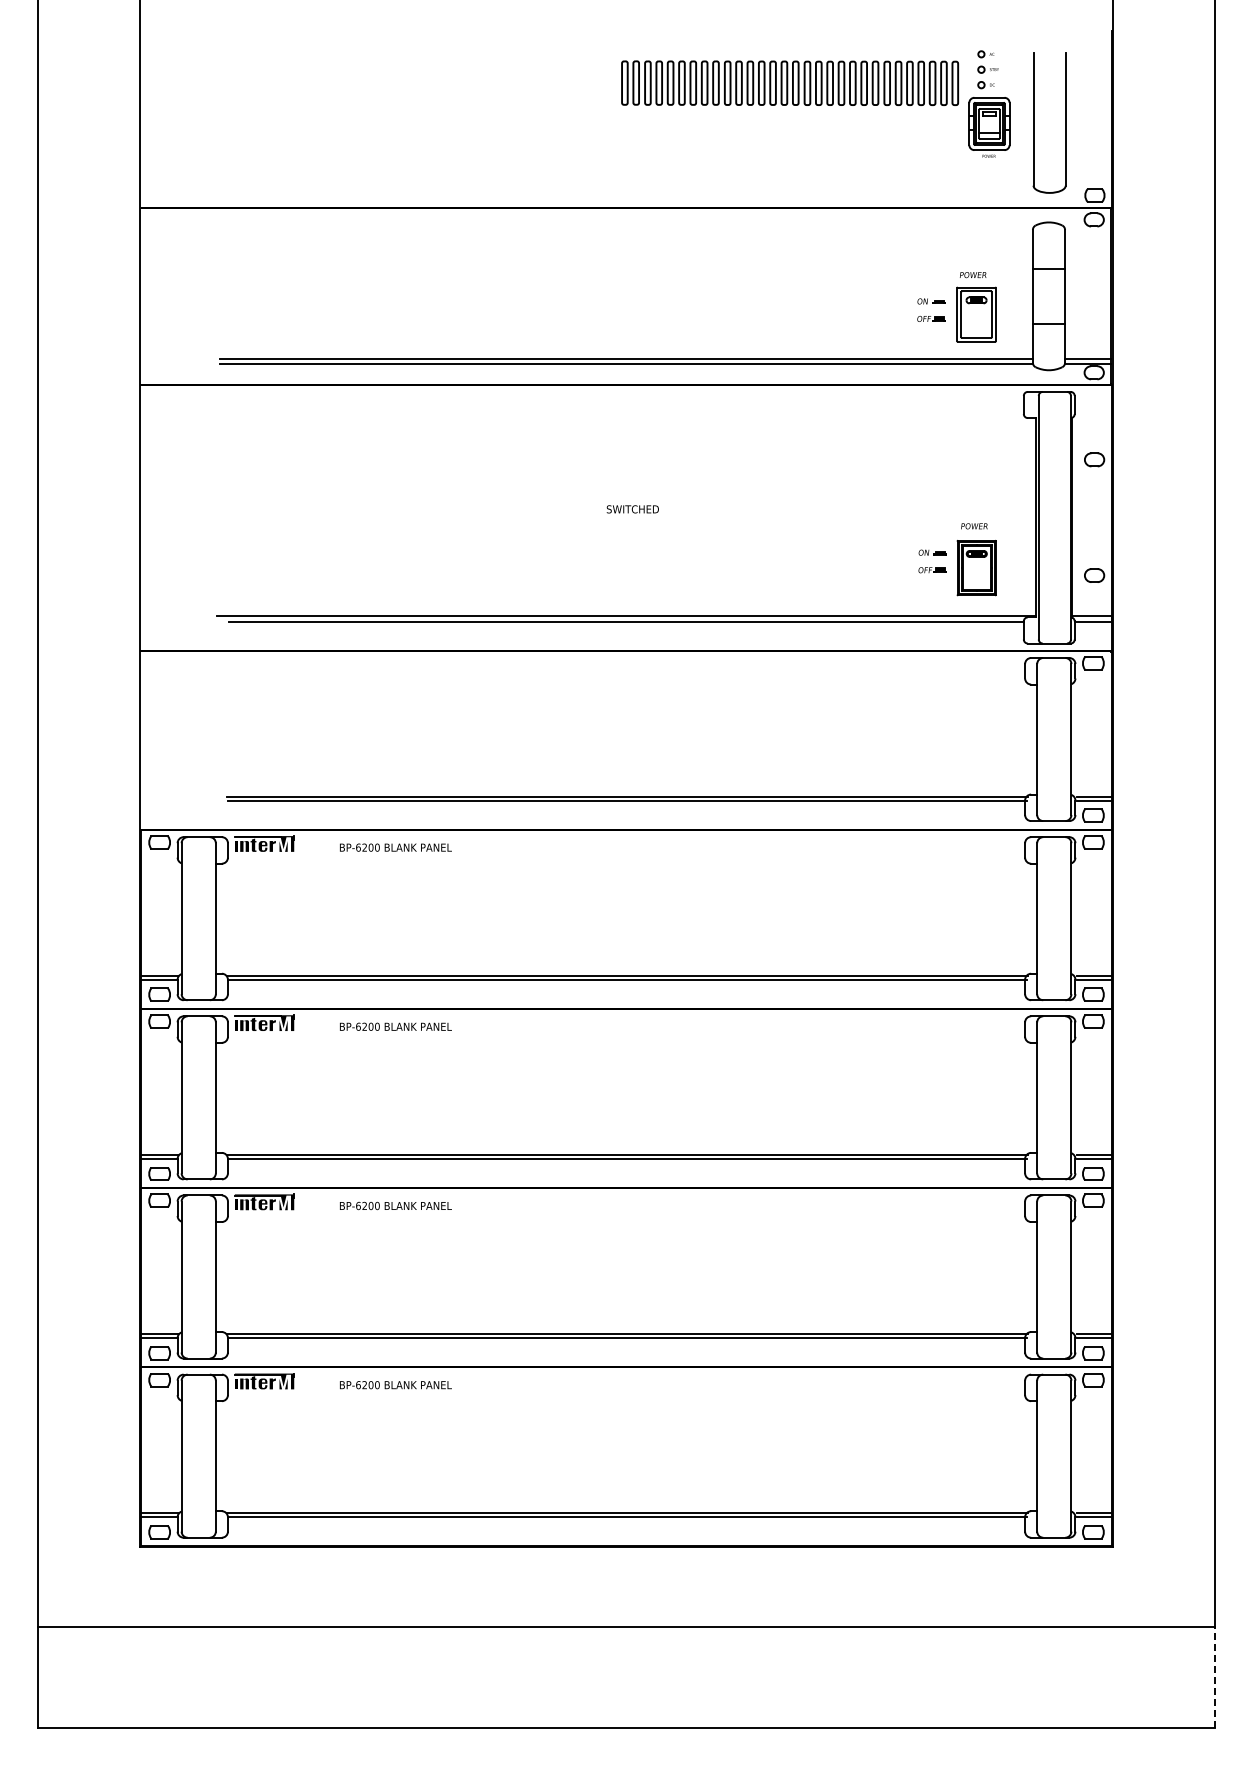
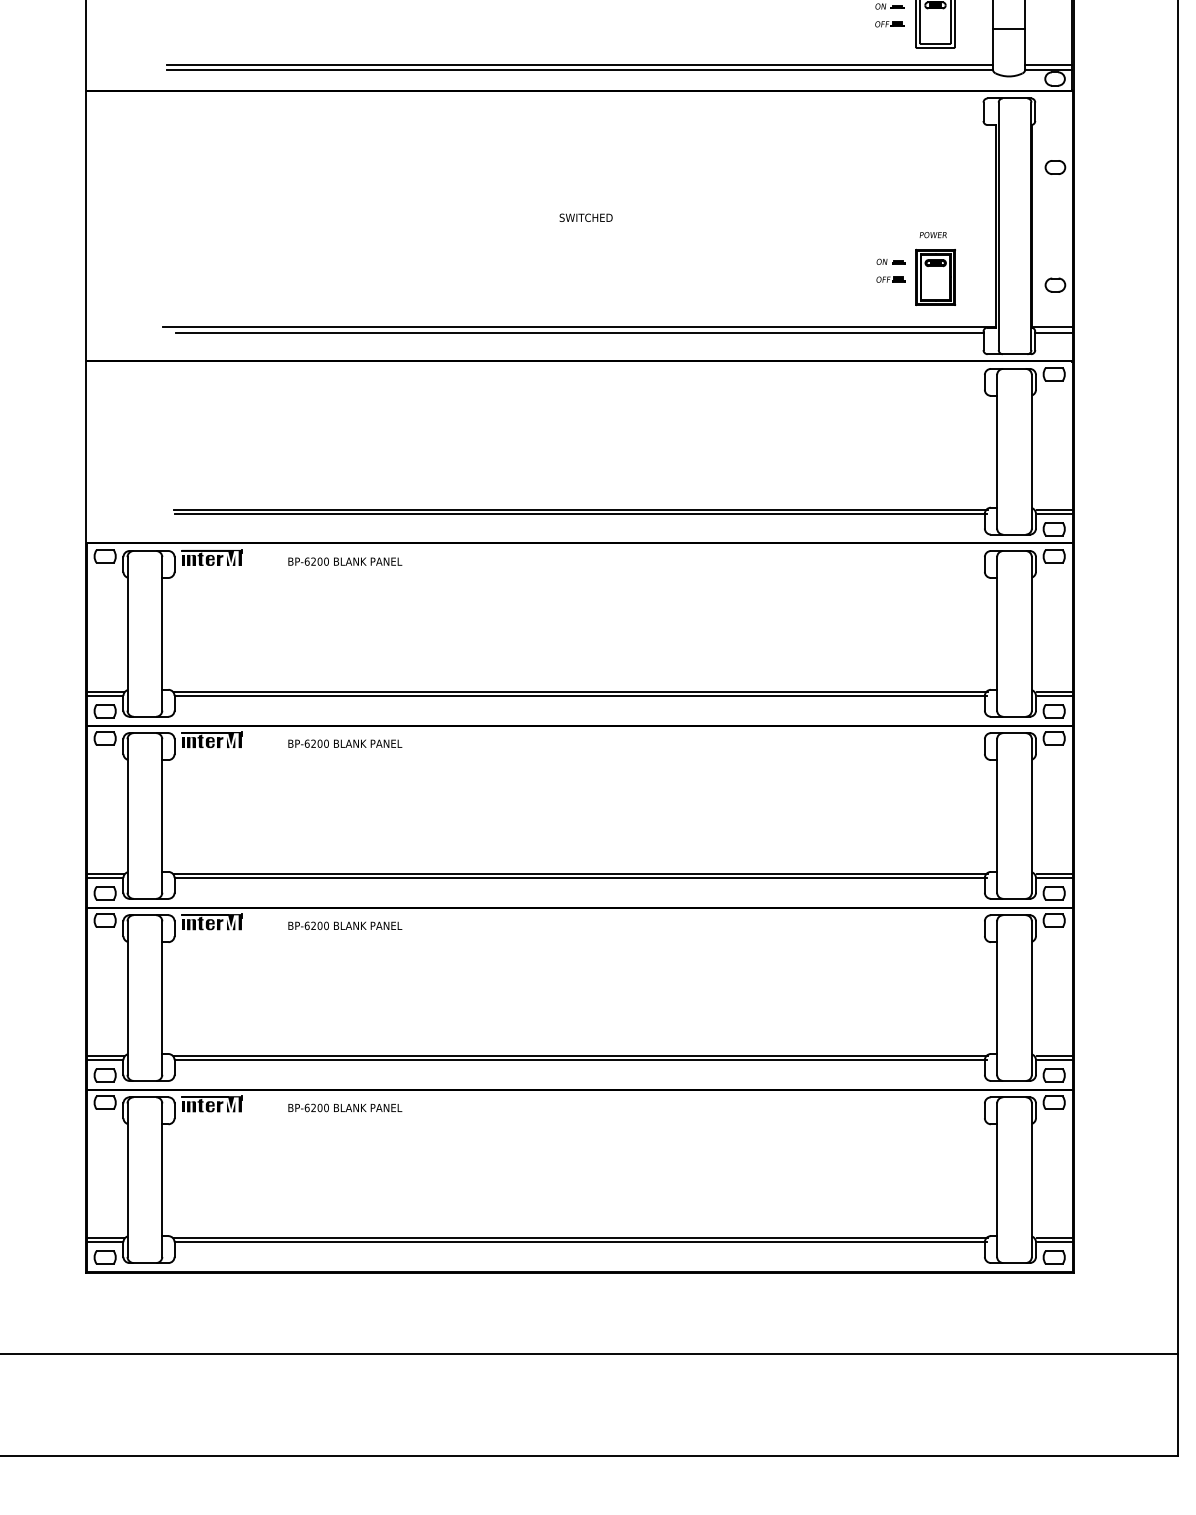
line: (1215, 1676) -> (1178, 1404), dashed -> solid

